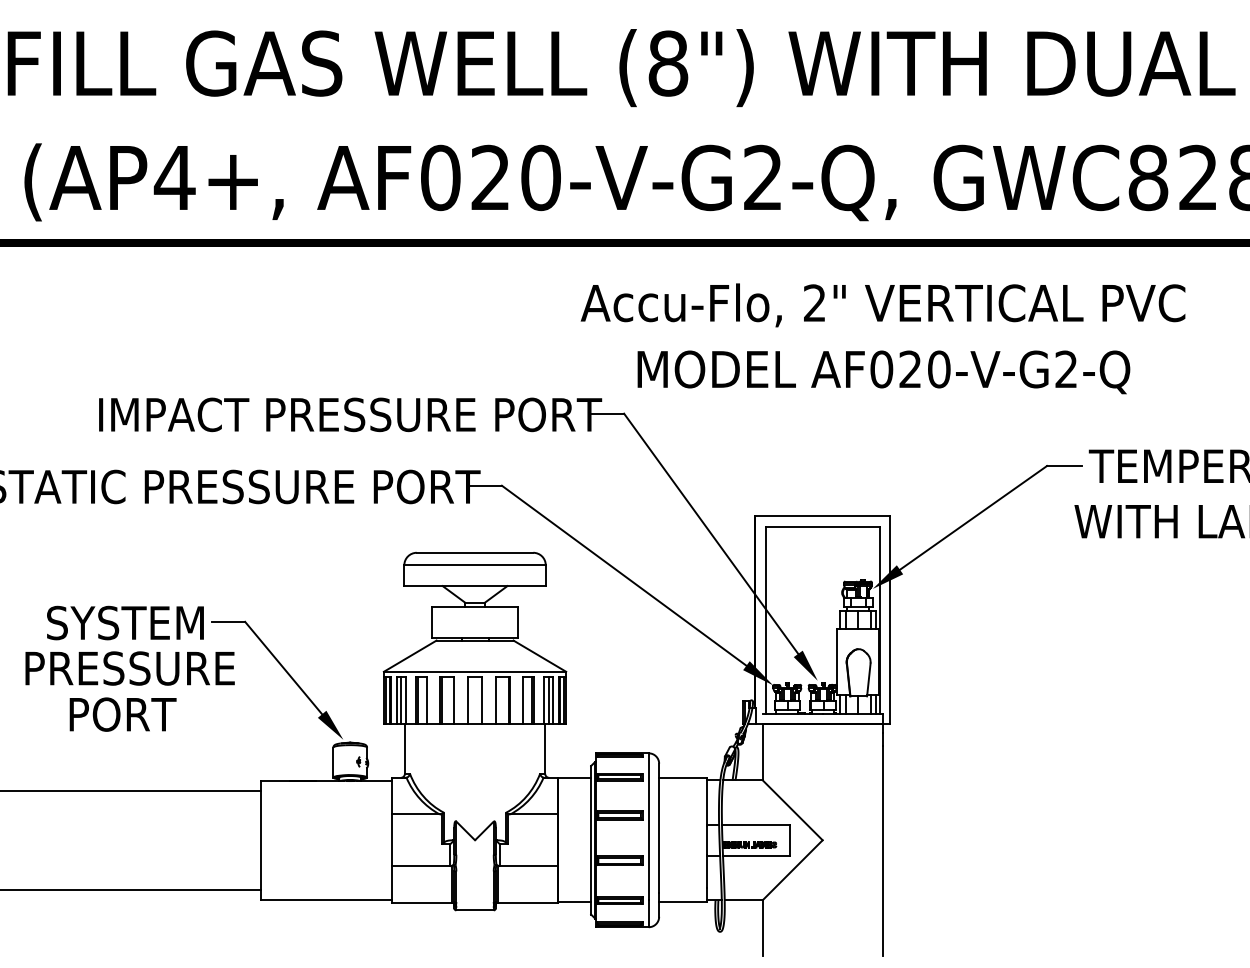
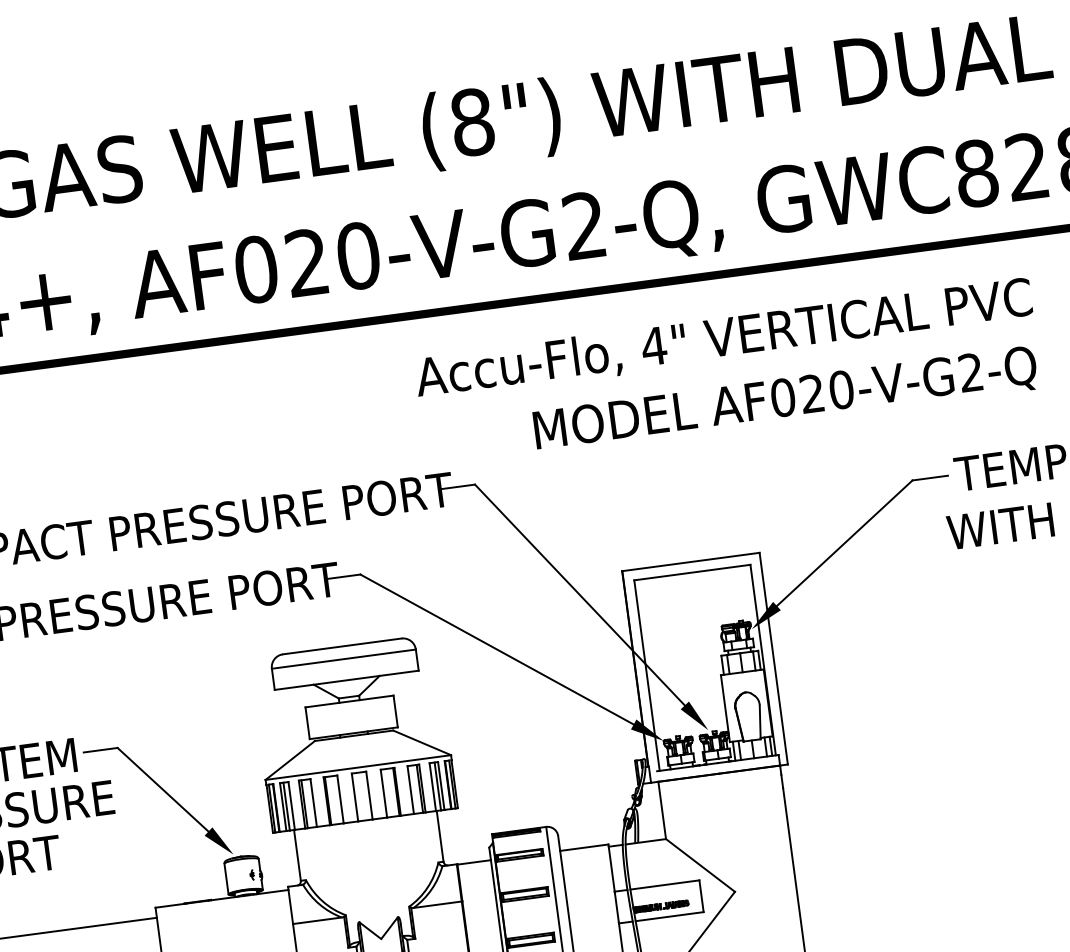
text: (814, 302) -> (653, 345), 2" -> 4"
text: (883, 372) -> (785, 400), moved

